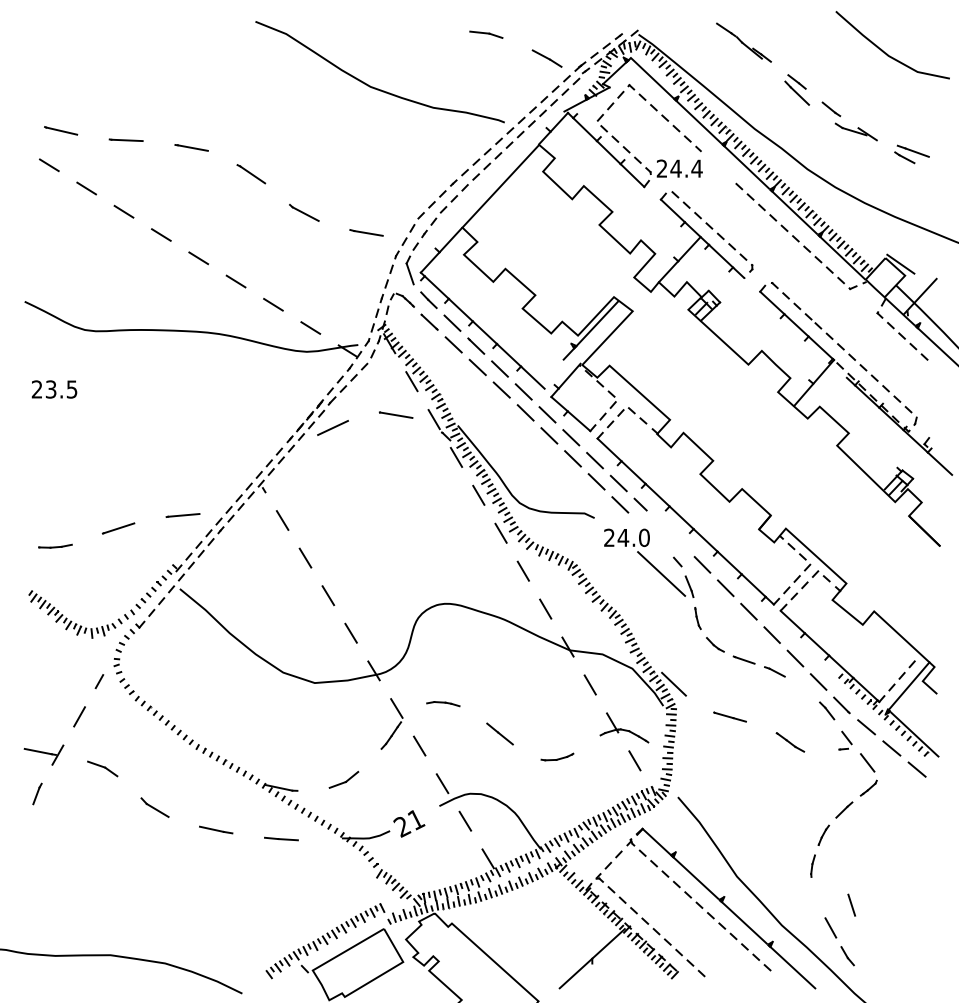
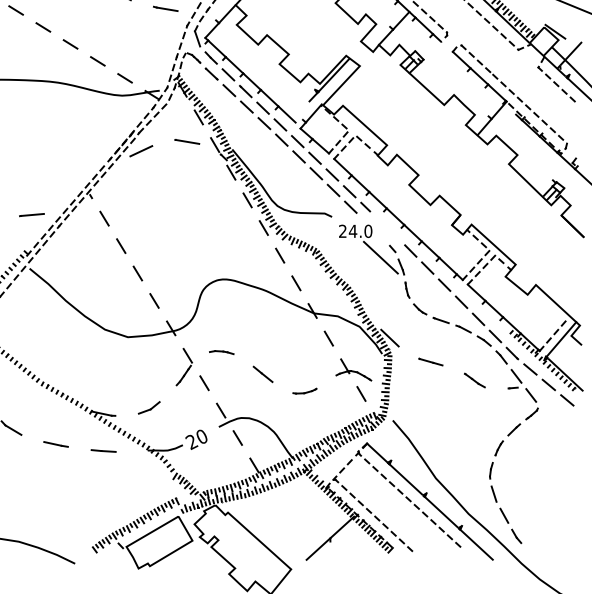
line: (803, 688) -> (484, 341), added
part: (845, 740) -> (515, 379), size x1.43
text: (416, 819) -> (202, 436), 21 -> 20
line: (851, 904) -> (493, 493), moved

